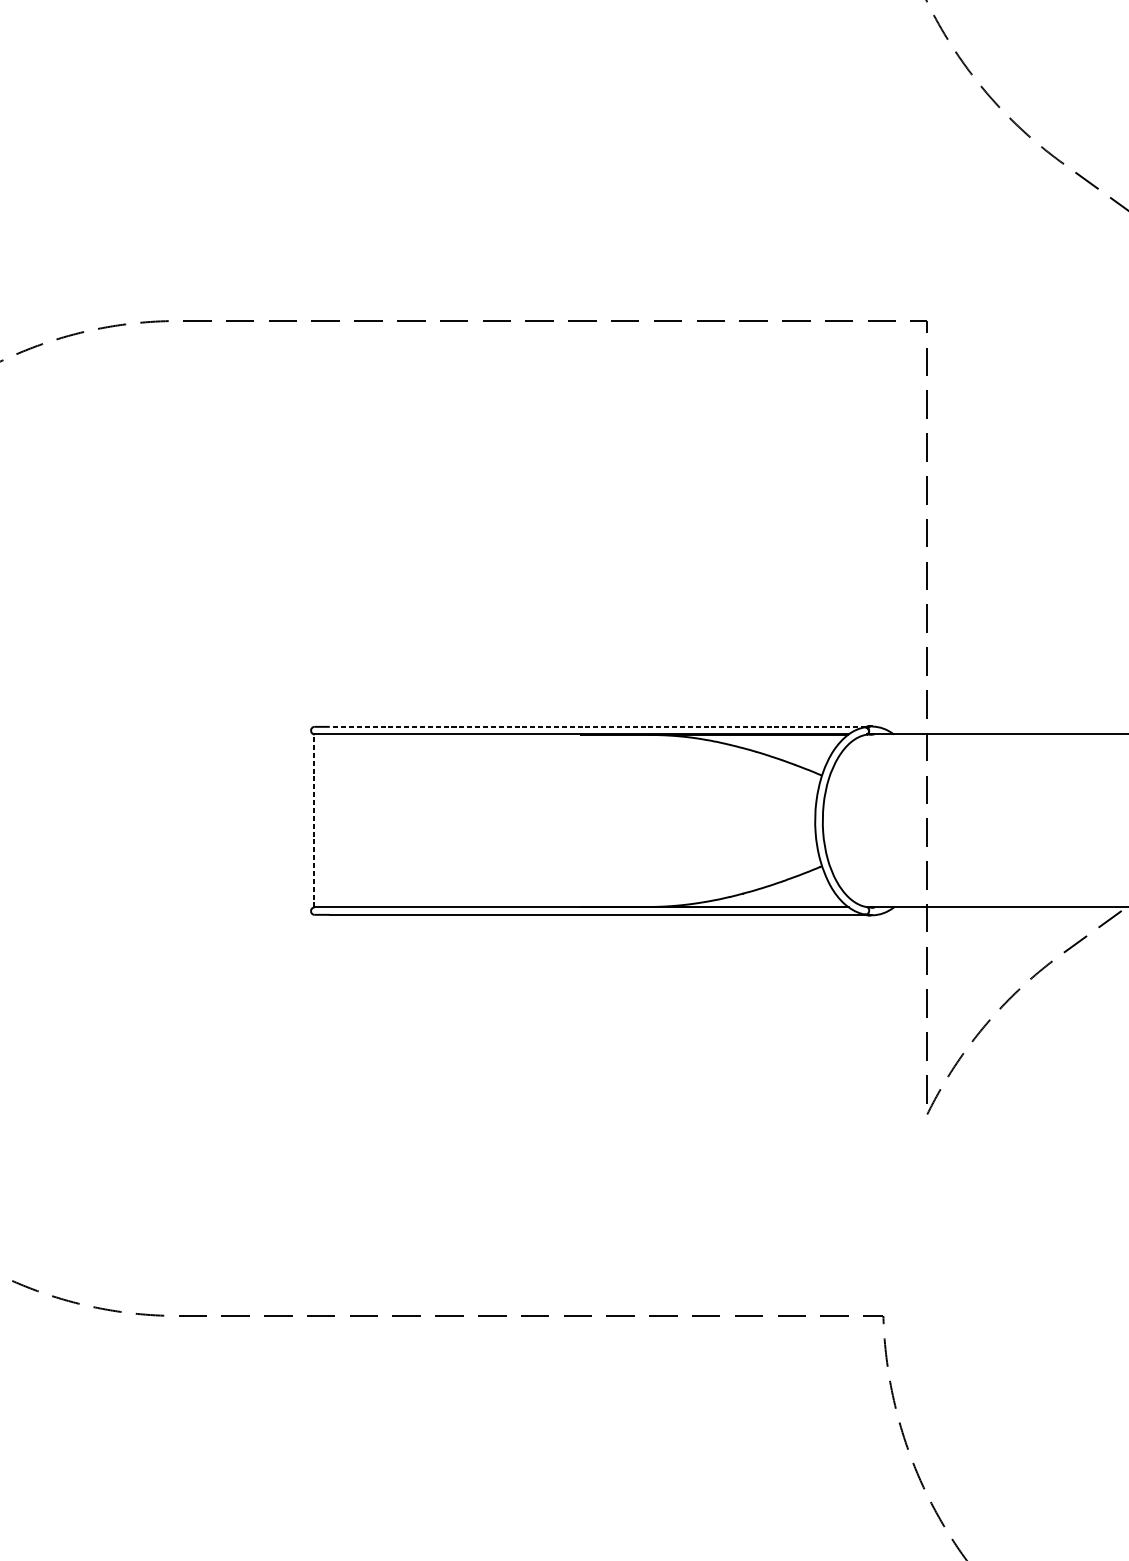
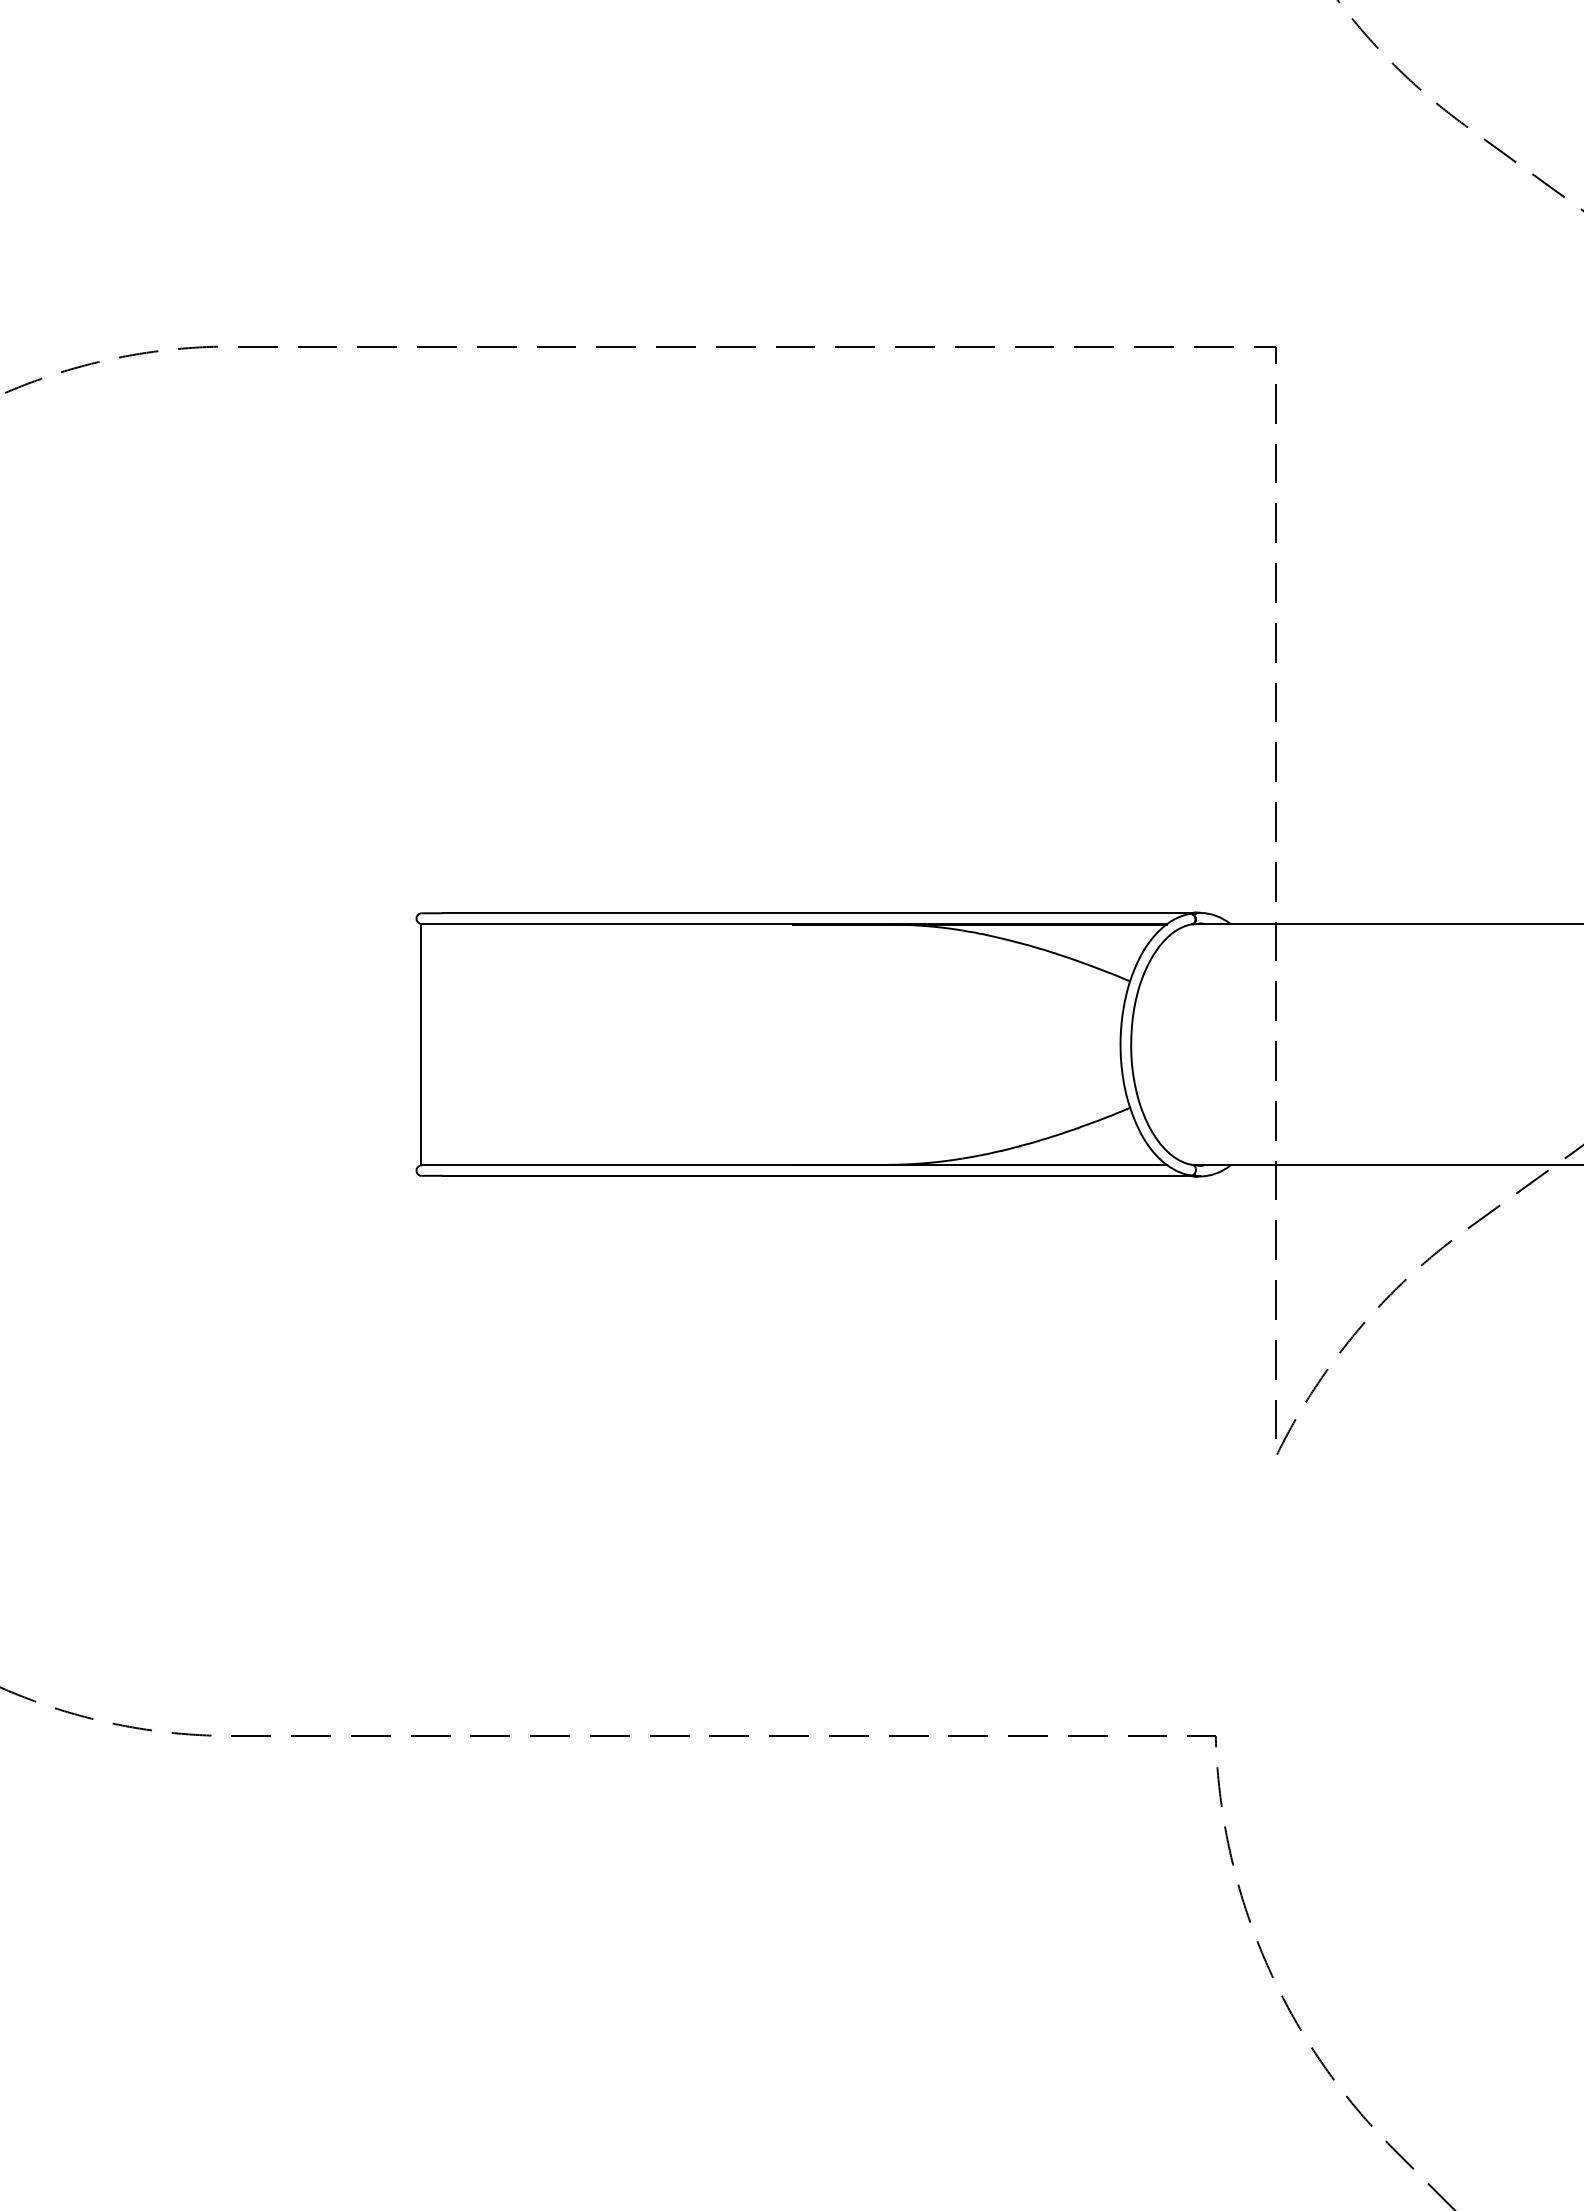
line: (597, 727) -> (816, 913), dashed -> solid
line: (314, 820) -> (421, 1044), dashed -> solid

